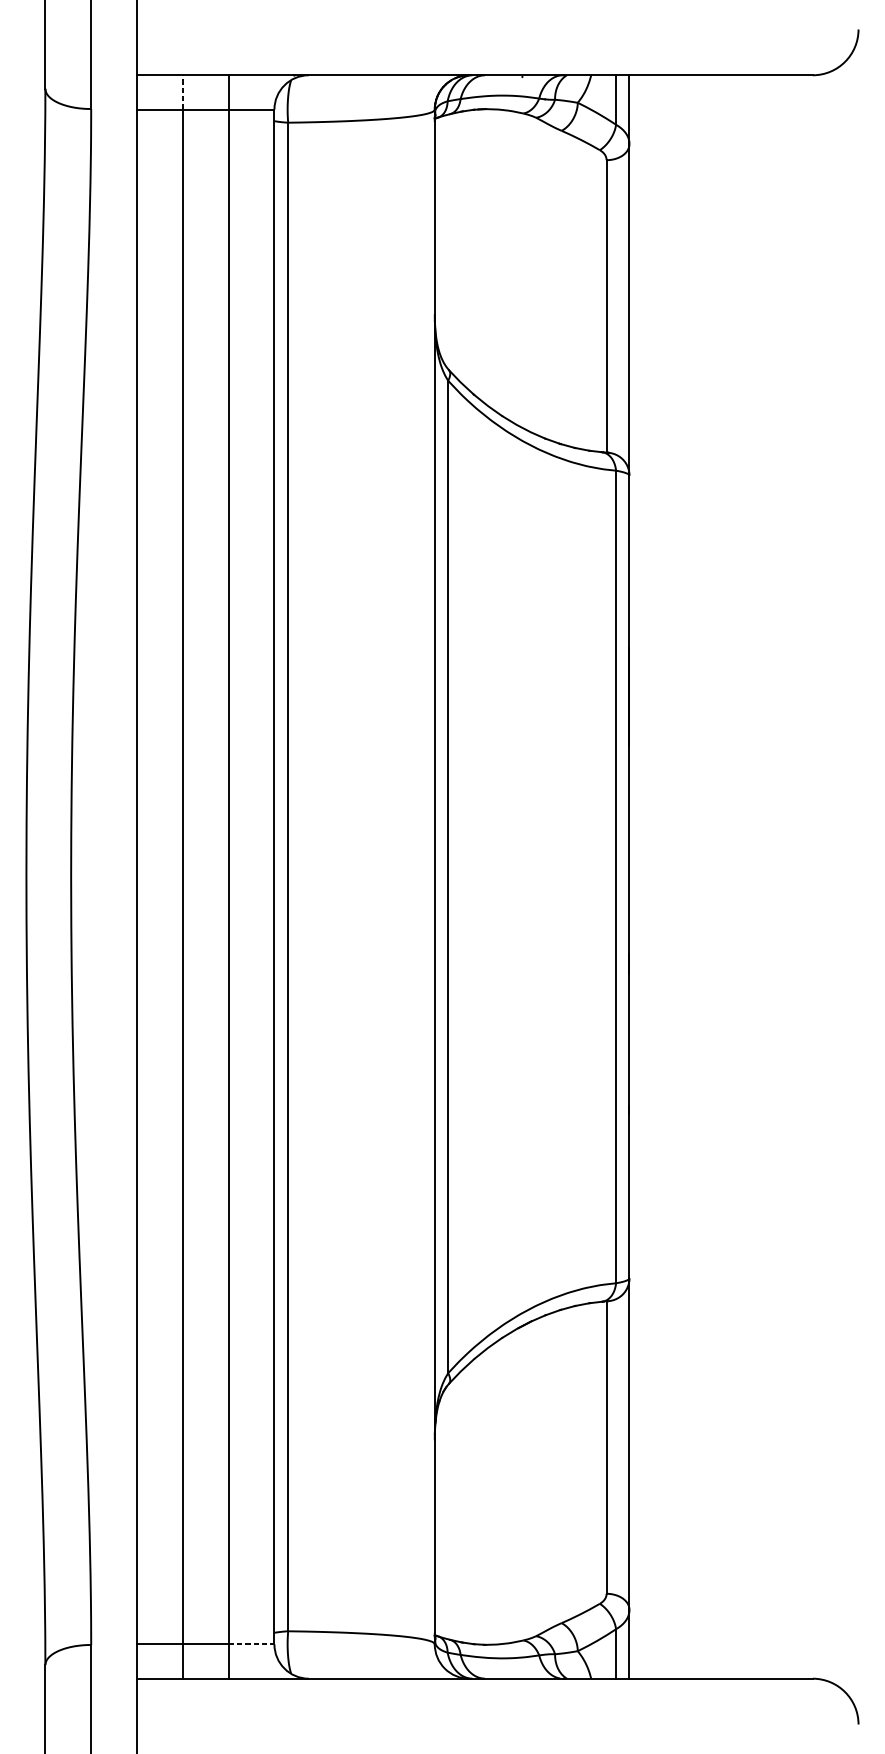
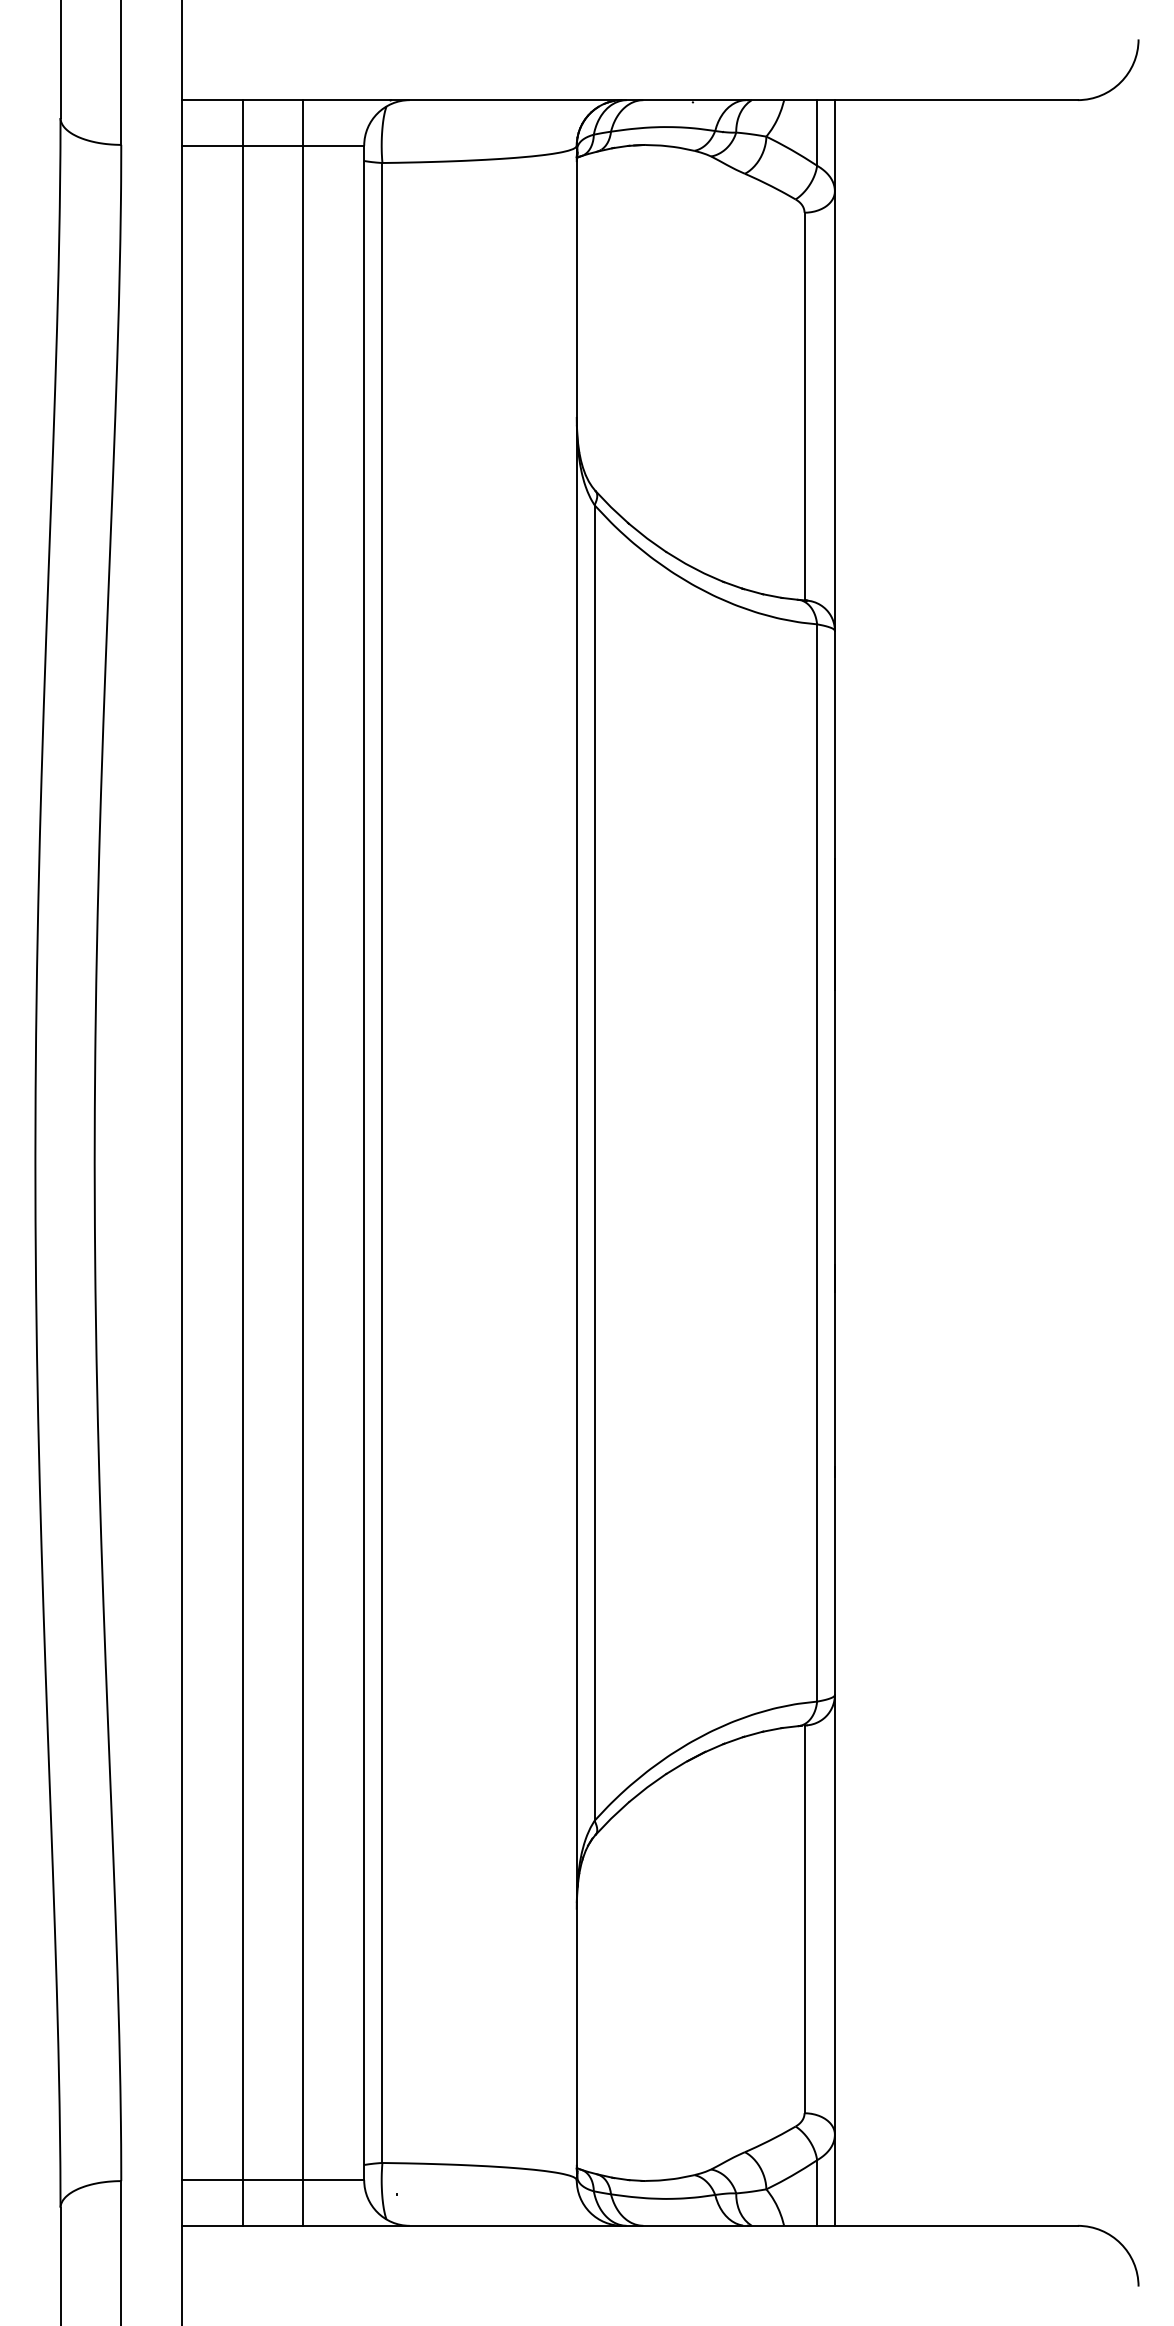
line: (182, 92) -> (242, 122), dashed -> solid
line: (252, 1644) -> (334, 2180), dashed -> solid

